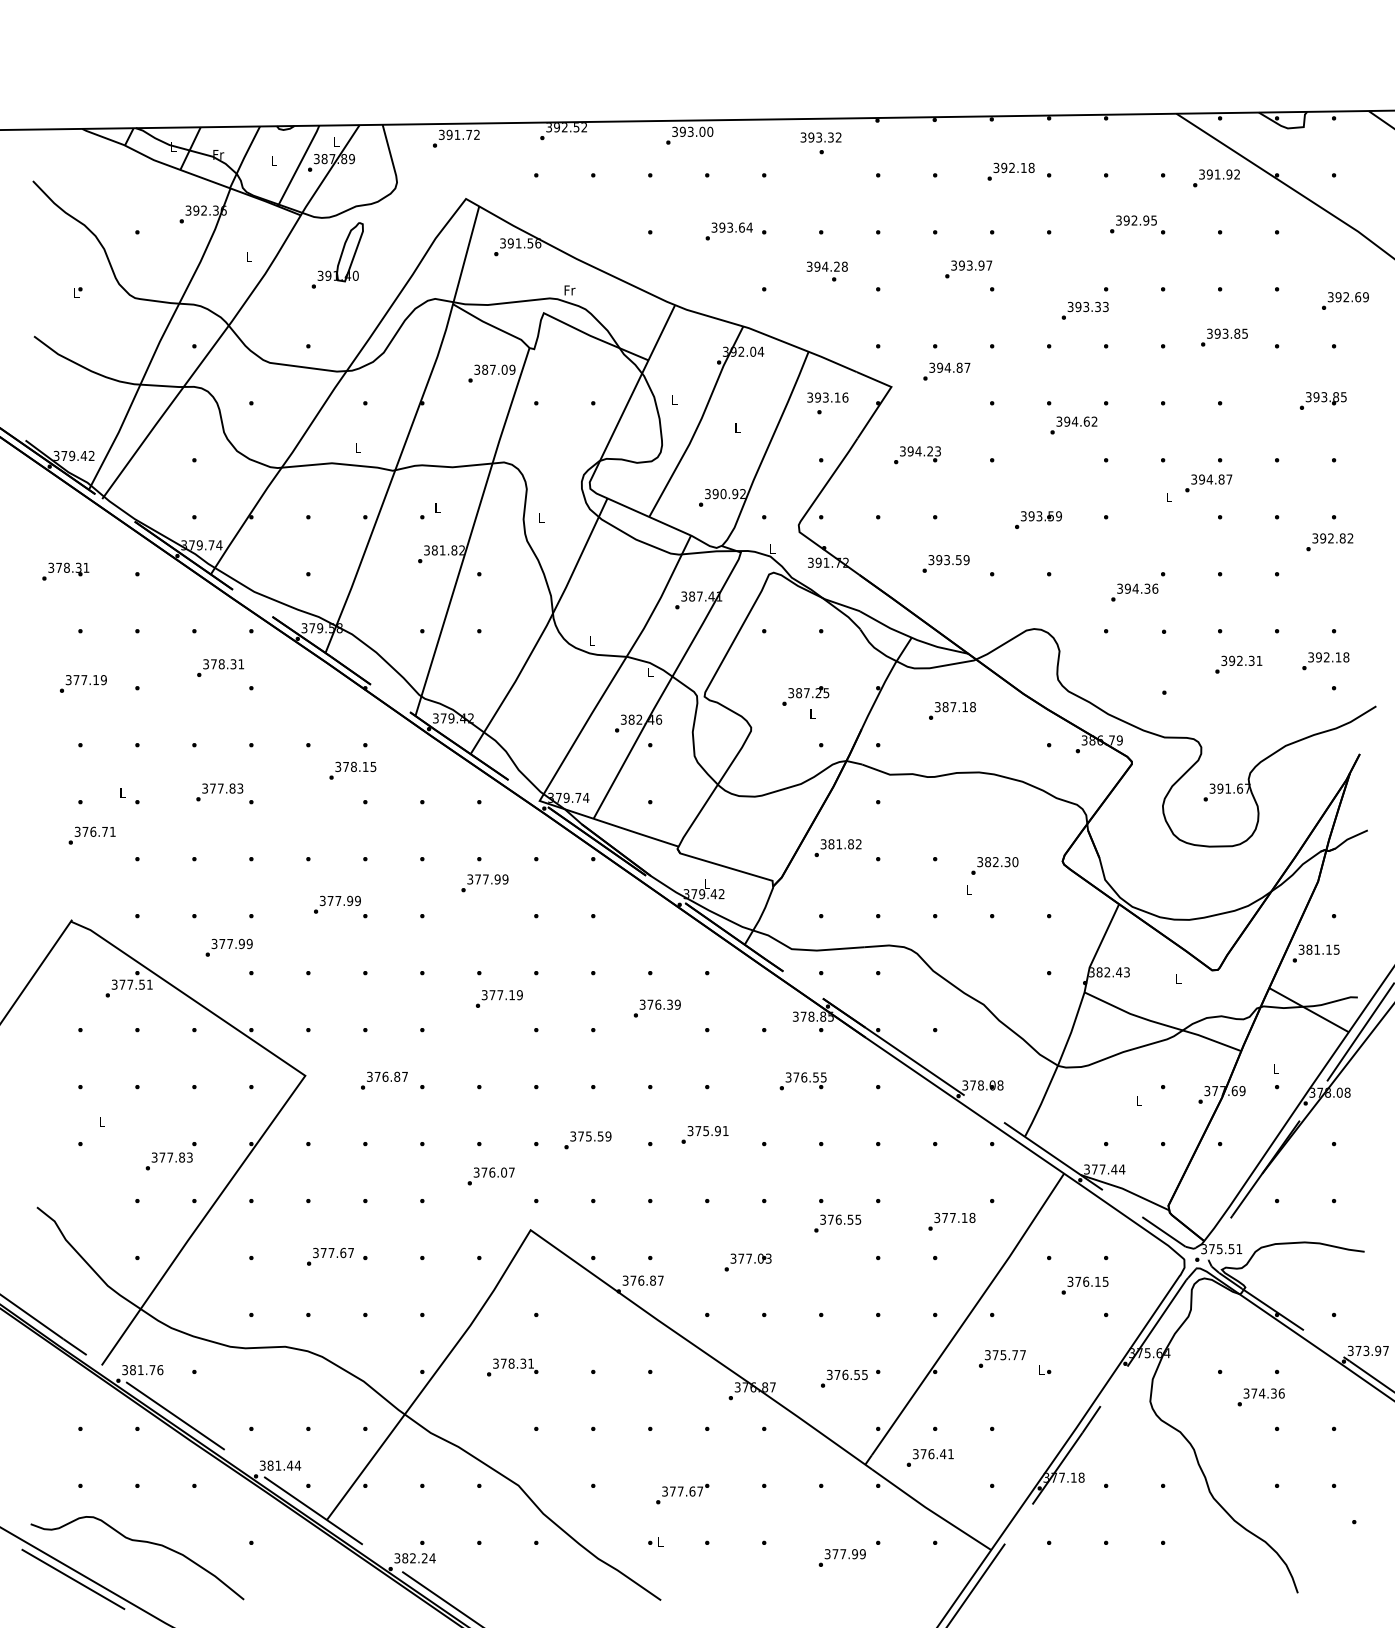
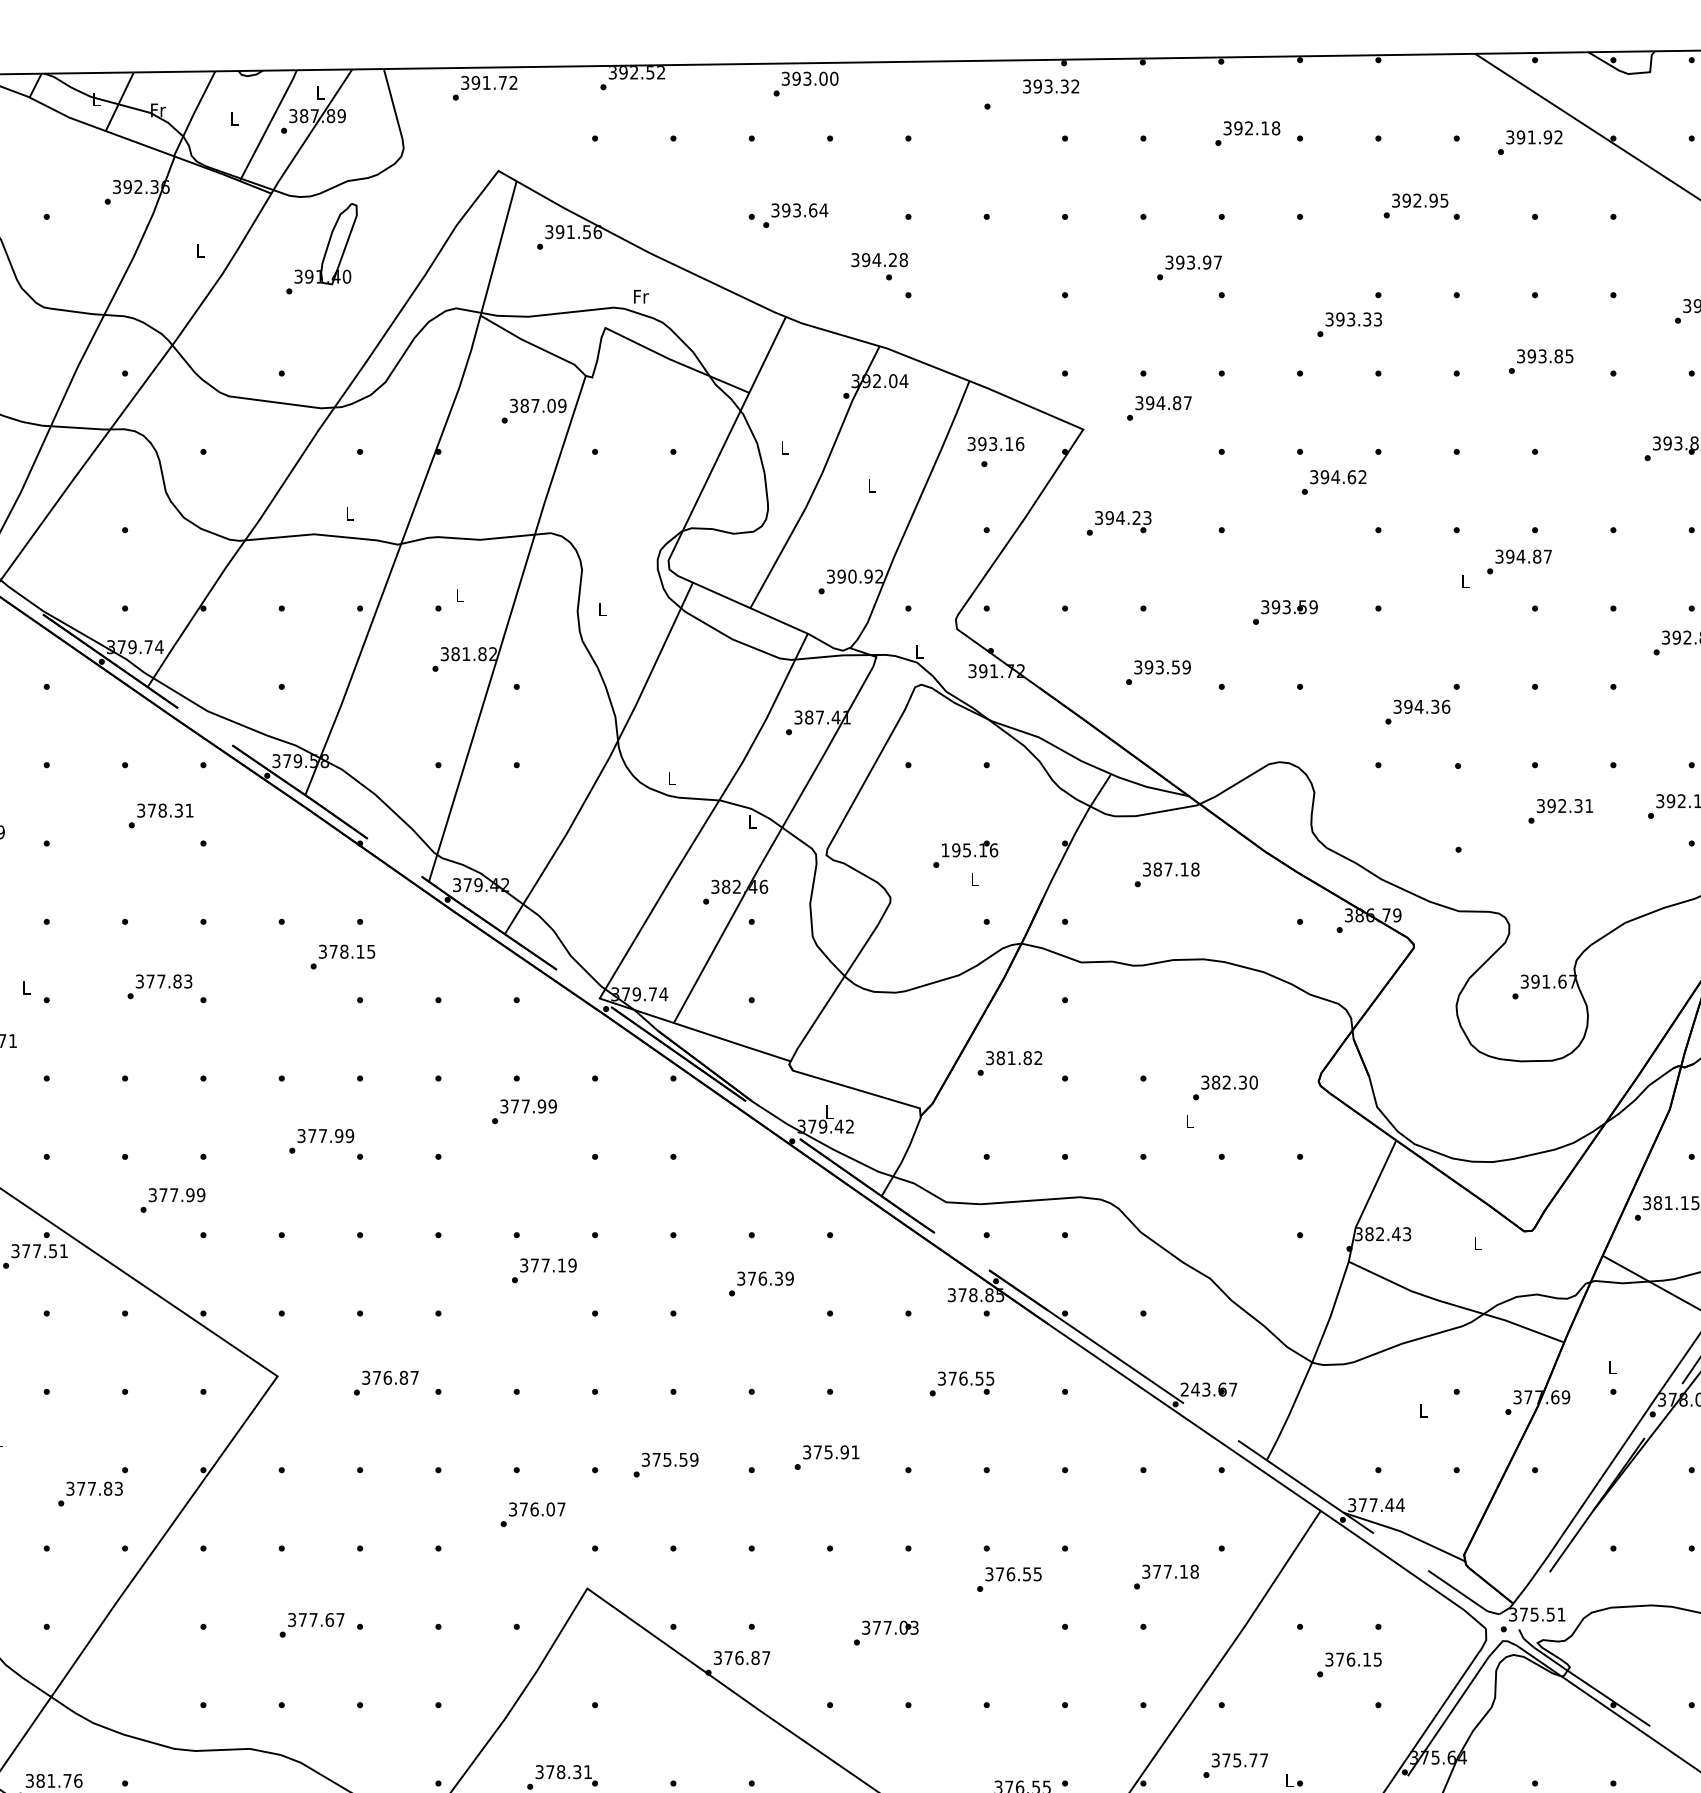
text: (820, 137) -> (1050, 86), moved
text: (728, 231) -> (794, 215), moved
text: (826, 271) -> (878, 266), moved
text: (808, 693) -> (969, 850), 387.25 -> 195.16
text: (982, 1085) -> (1208, 1389), 378.08 -> 243.67

